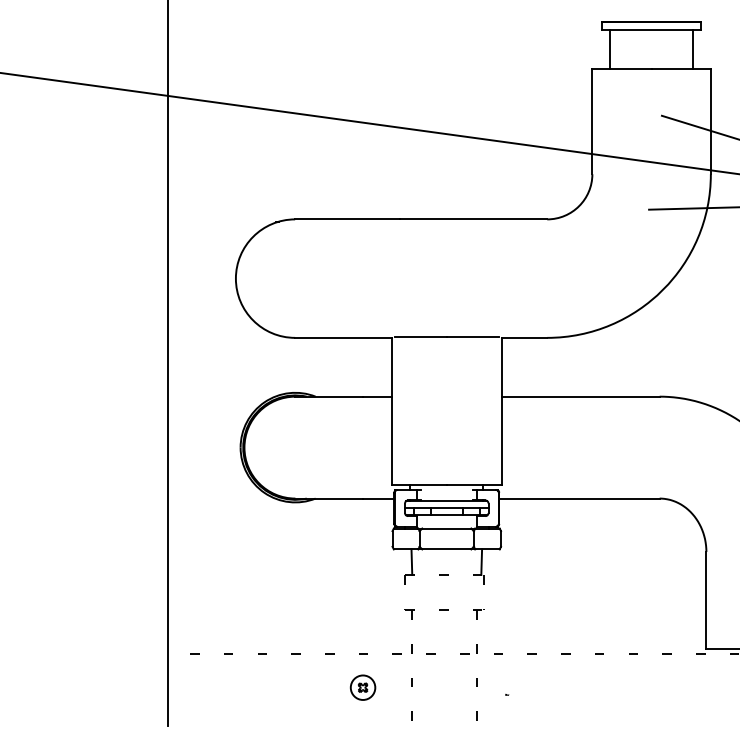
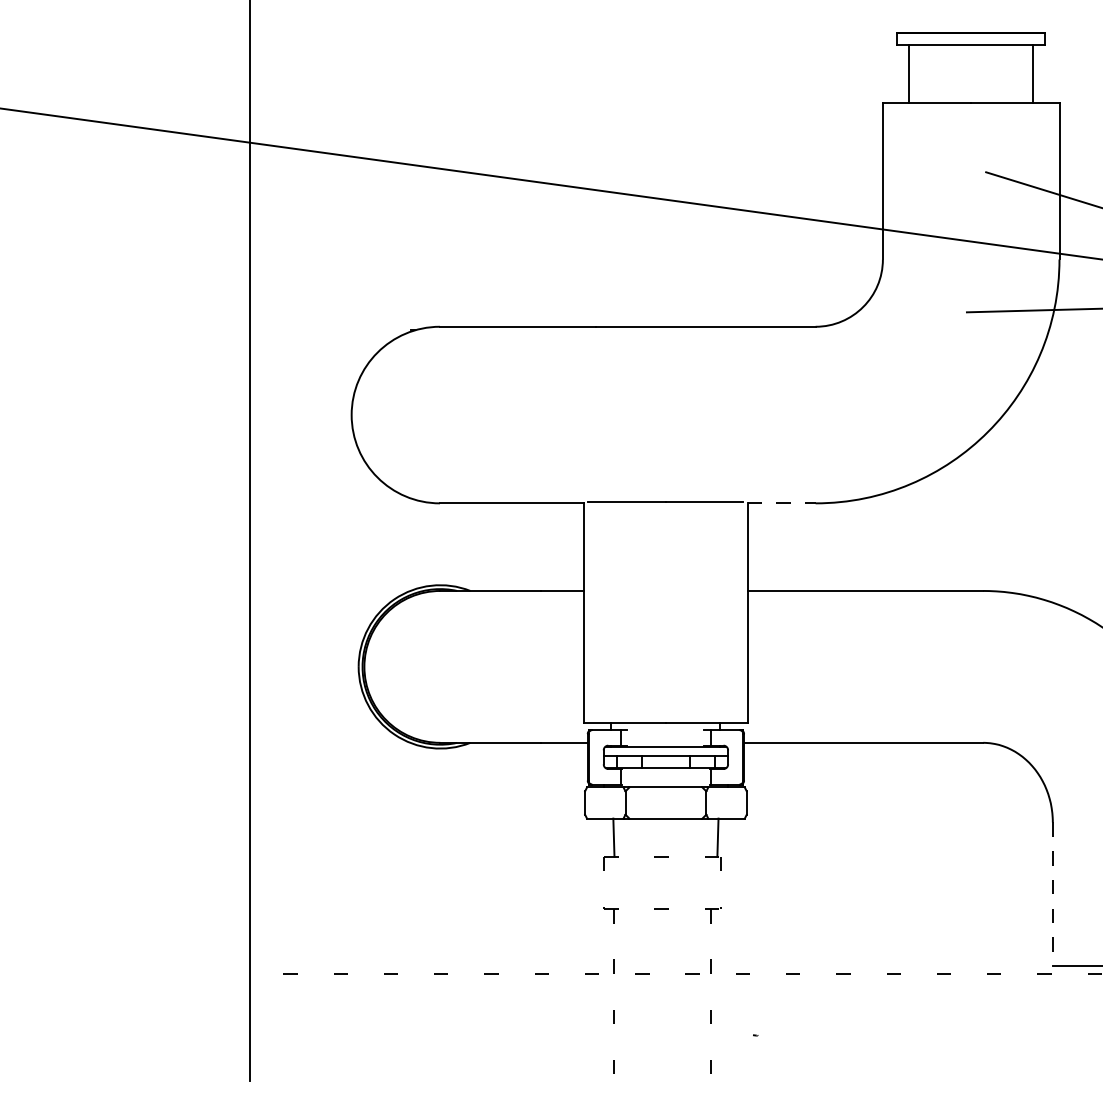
line: (524, 337) -> (781, 502), solid -> dashed
line: (706, 600) -> (1052, 894), solid -> dashed
part: (362, 687) -> (540, 1024), removed

